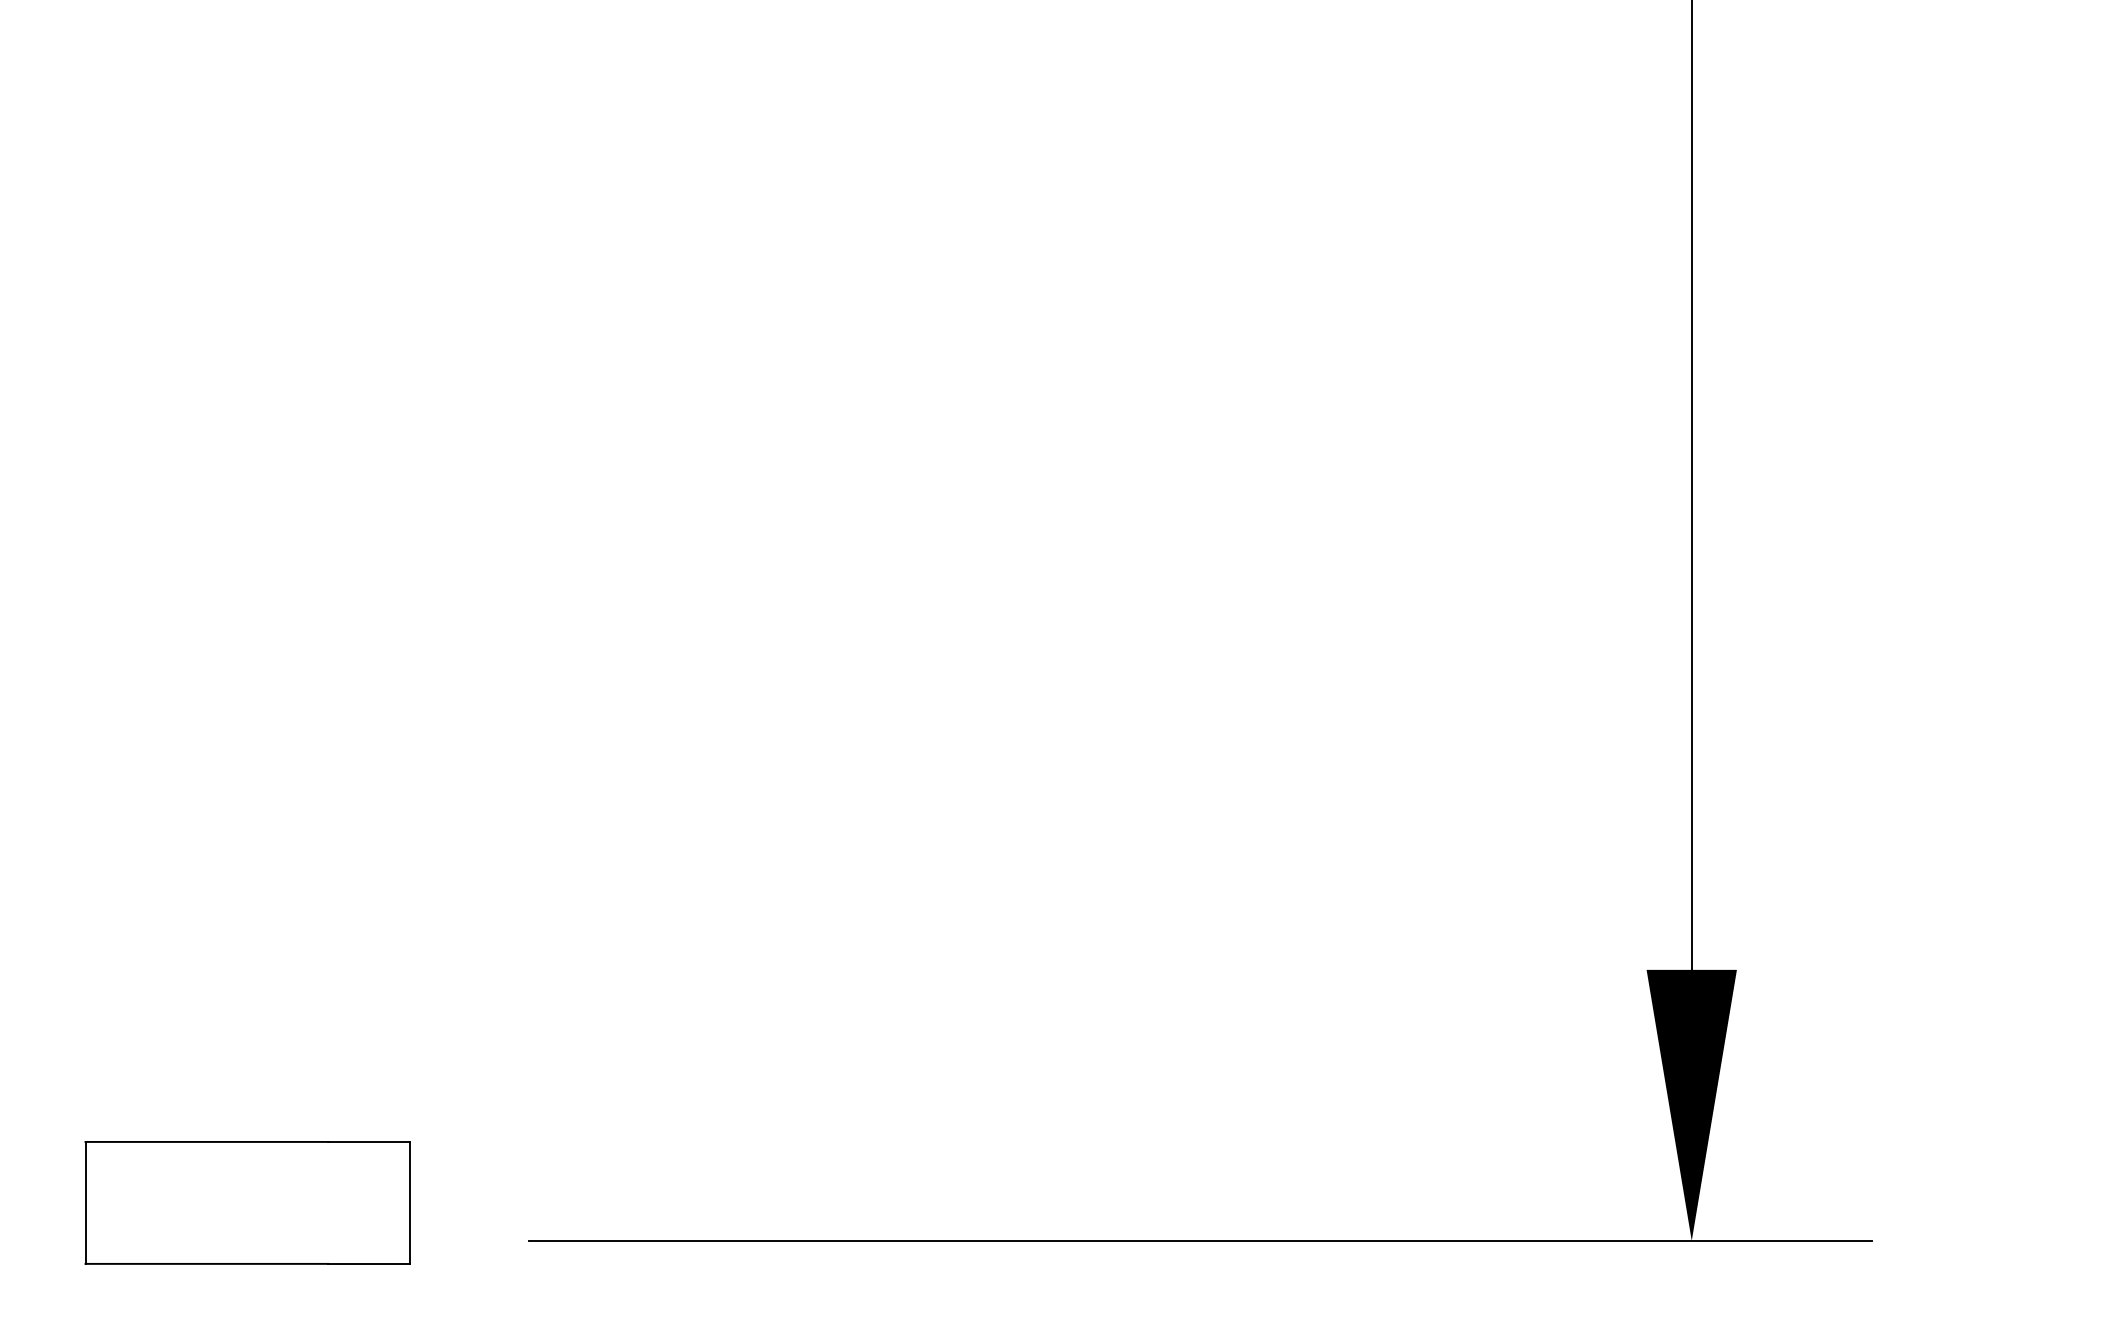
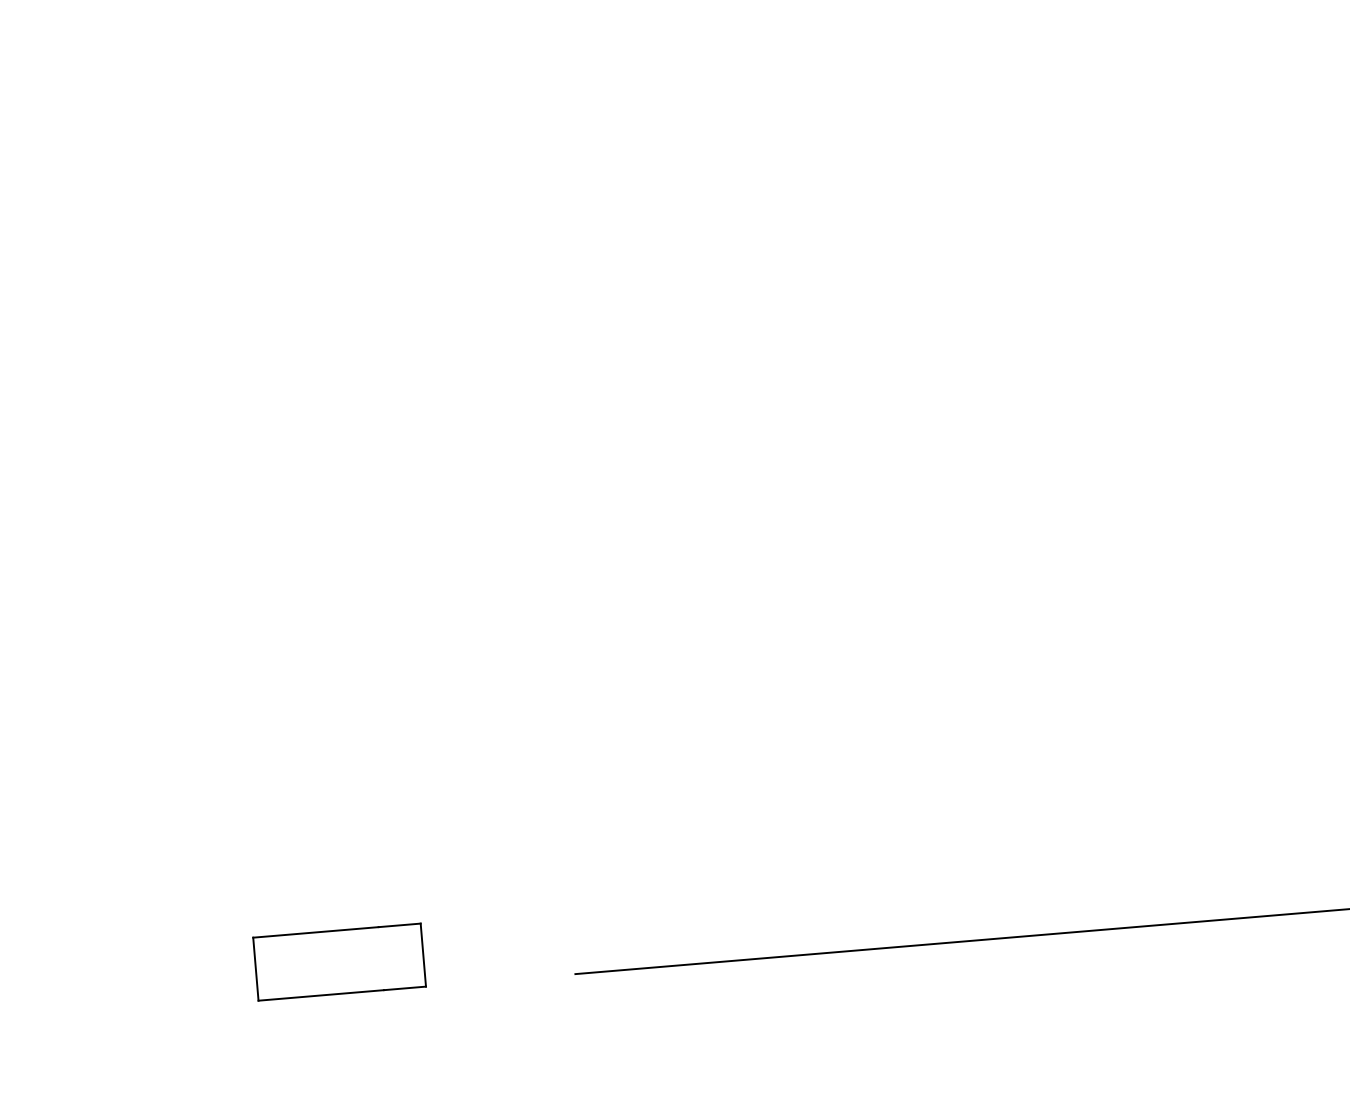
part: (247, 1202) -> (339, 961), size x0.62

